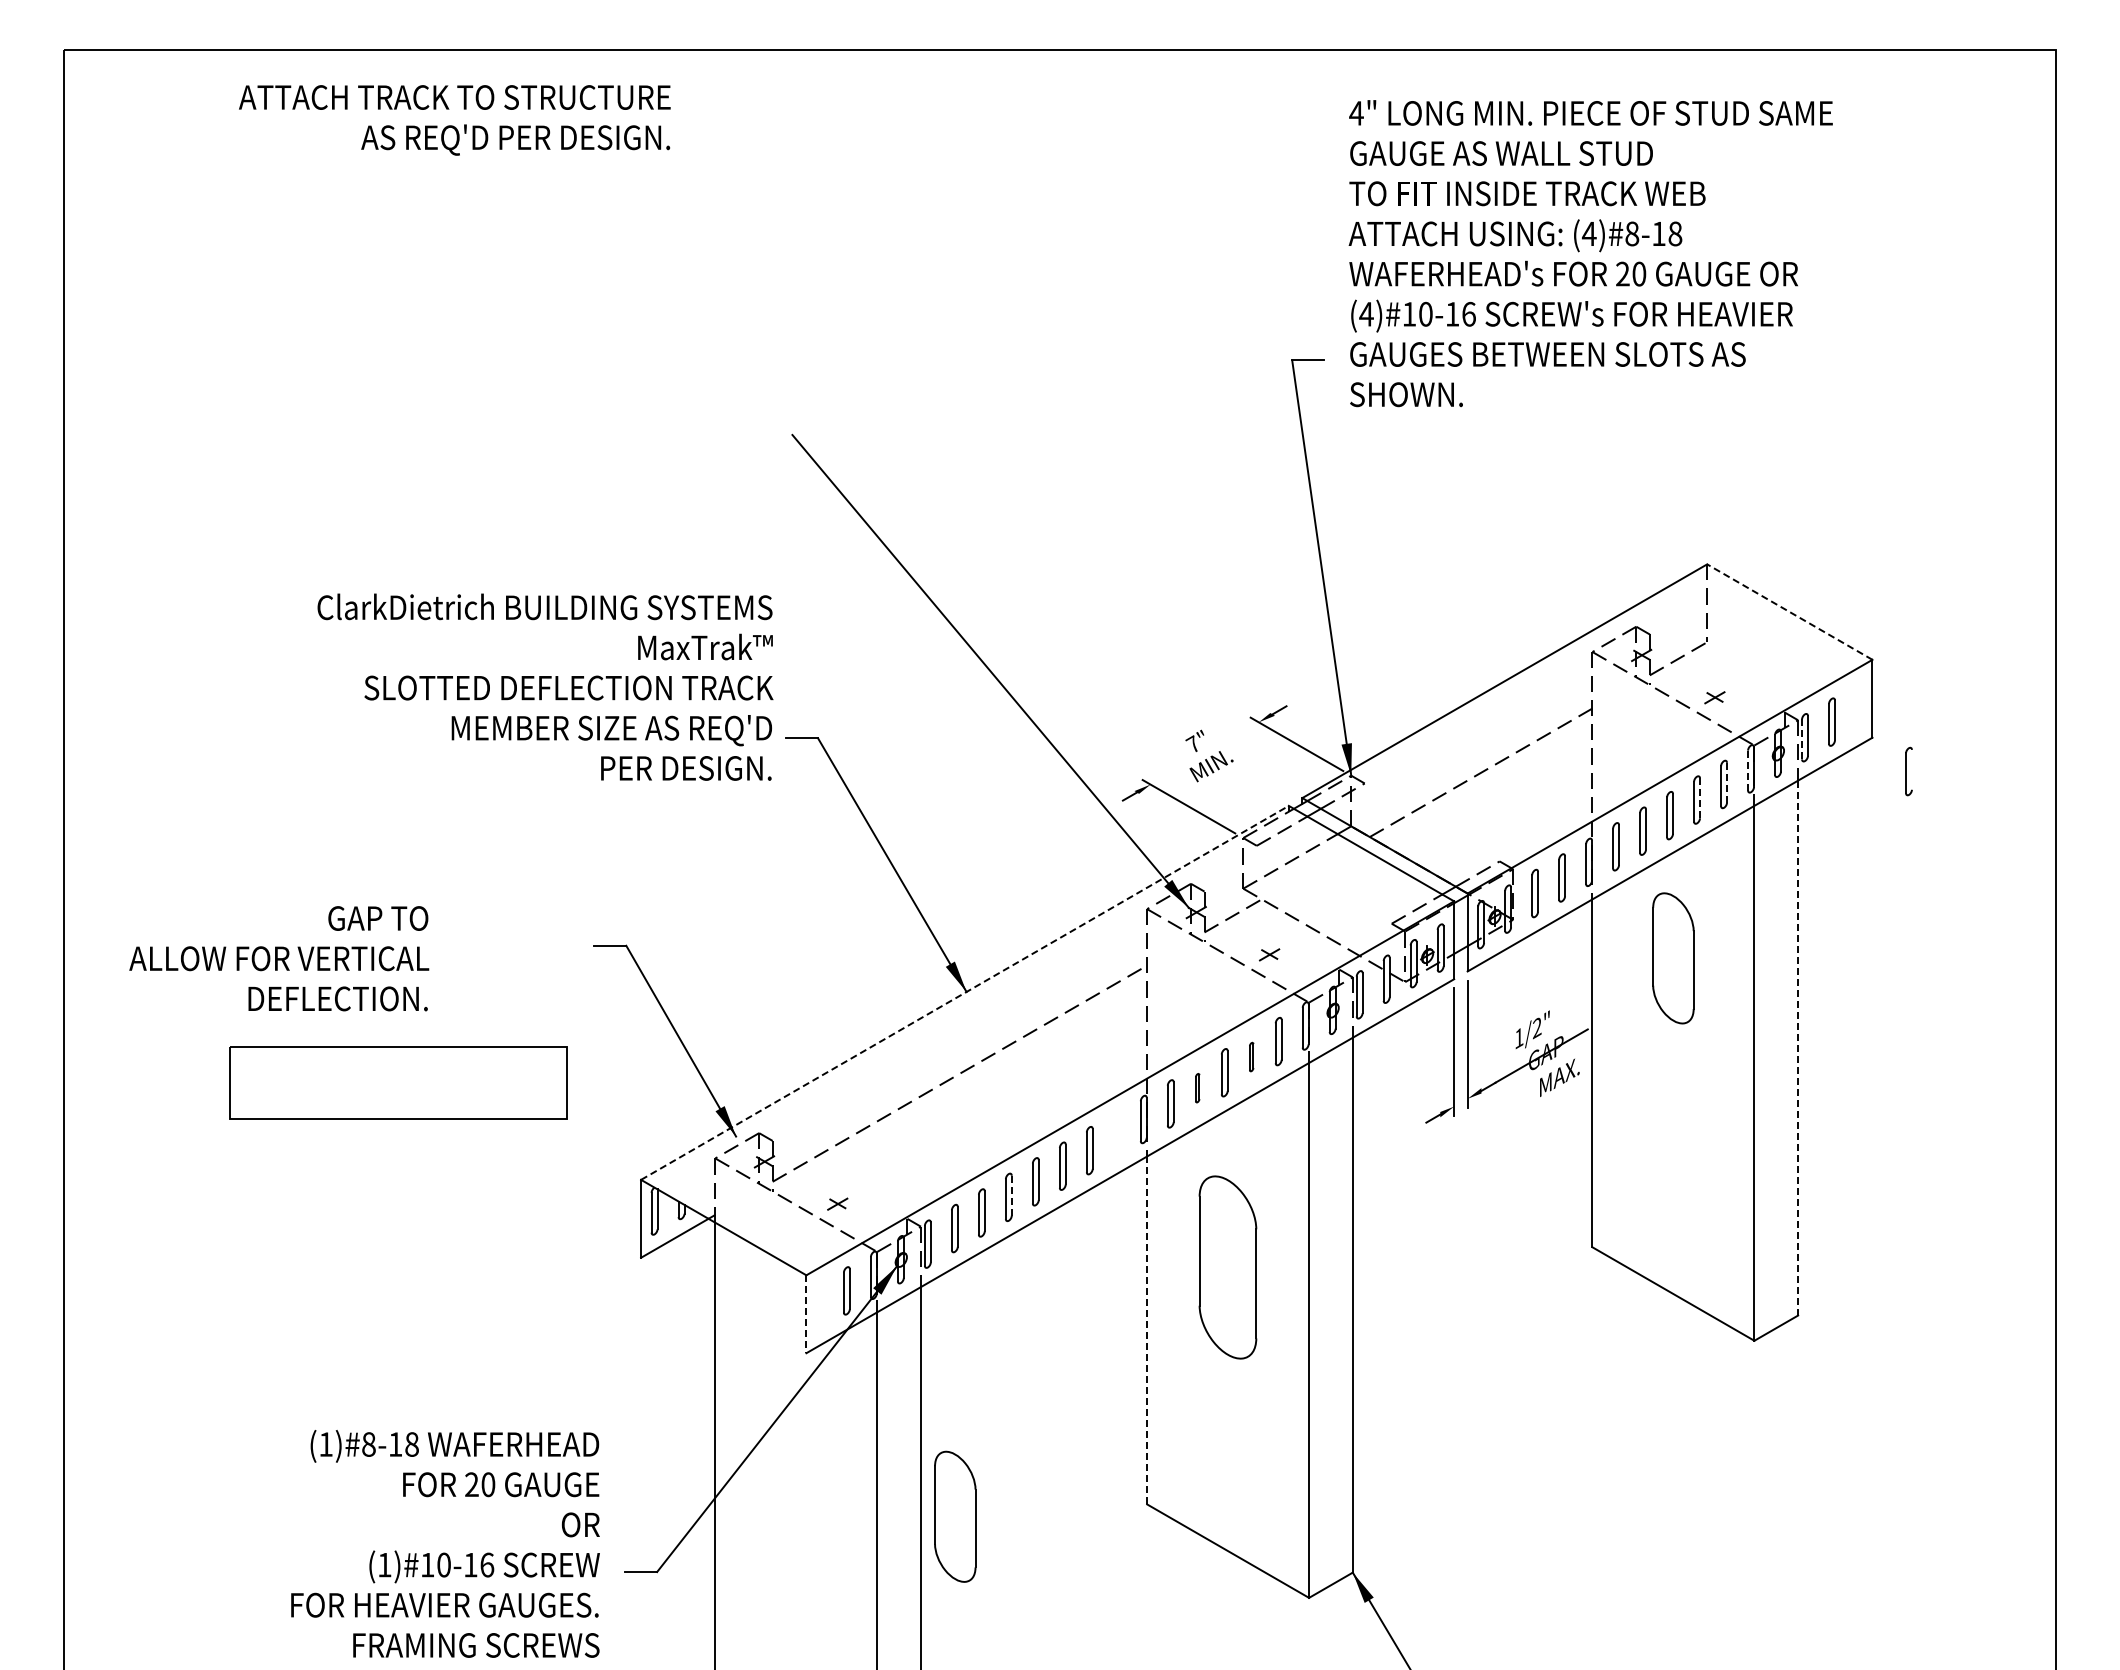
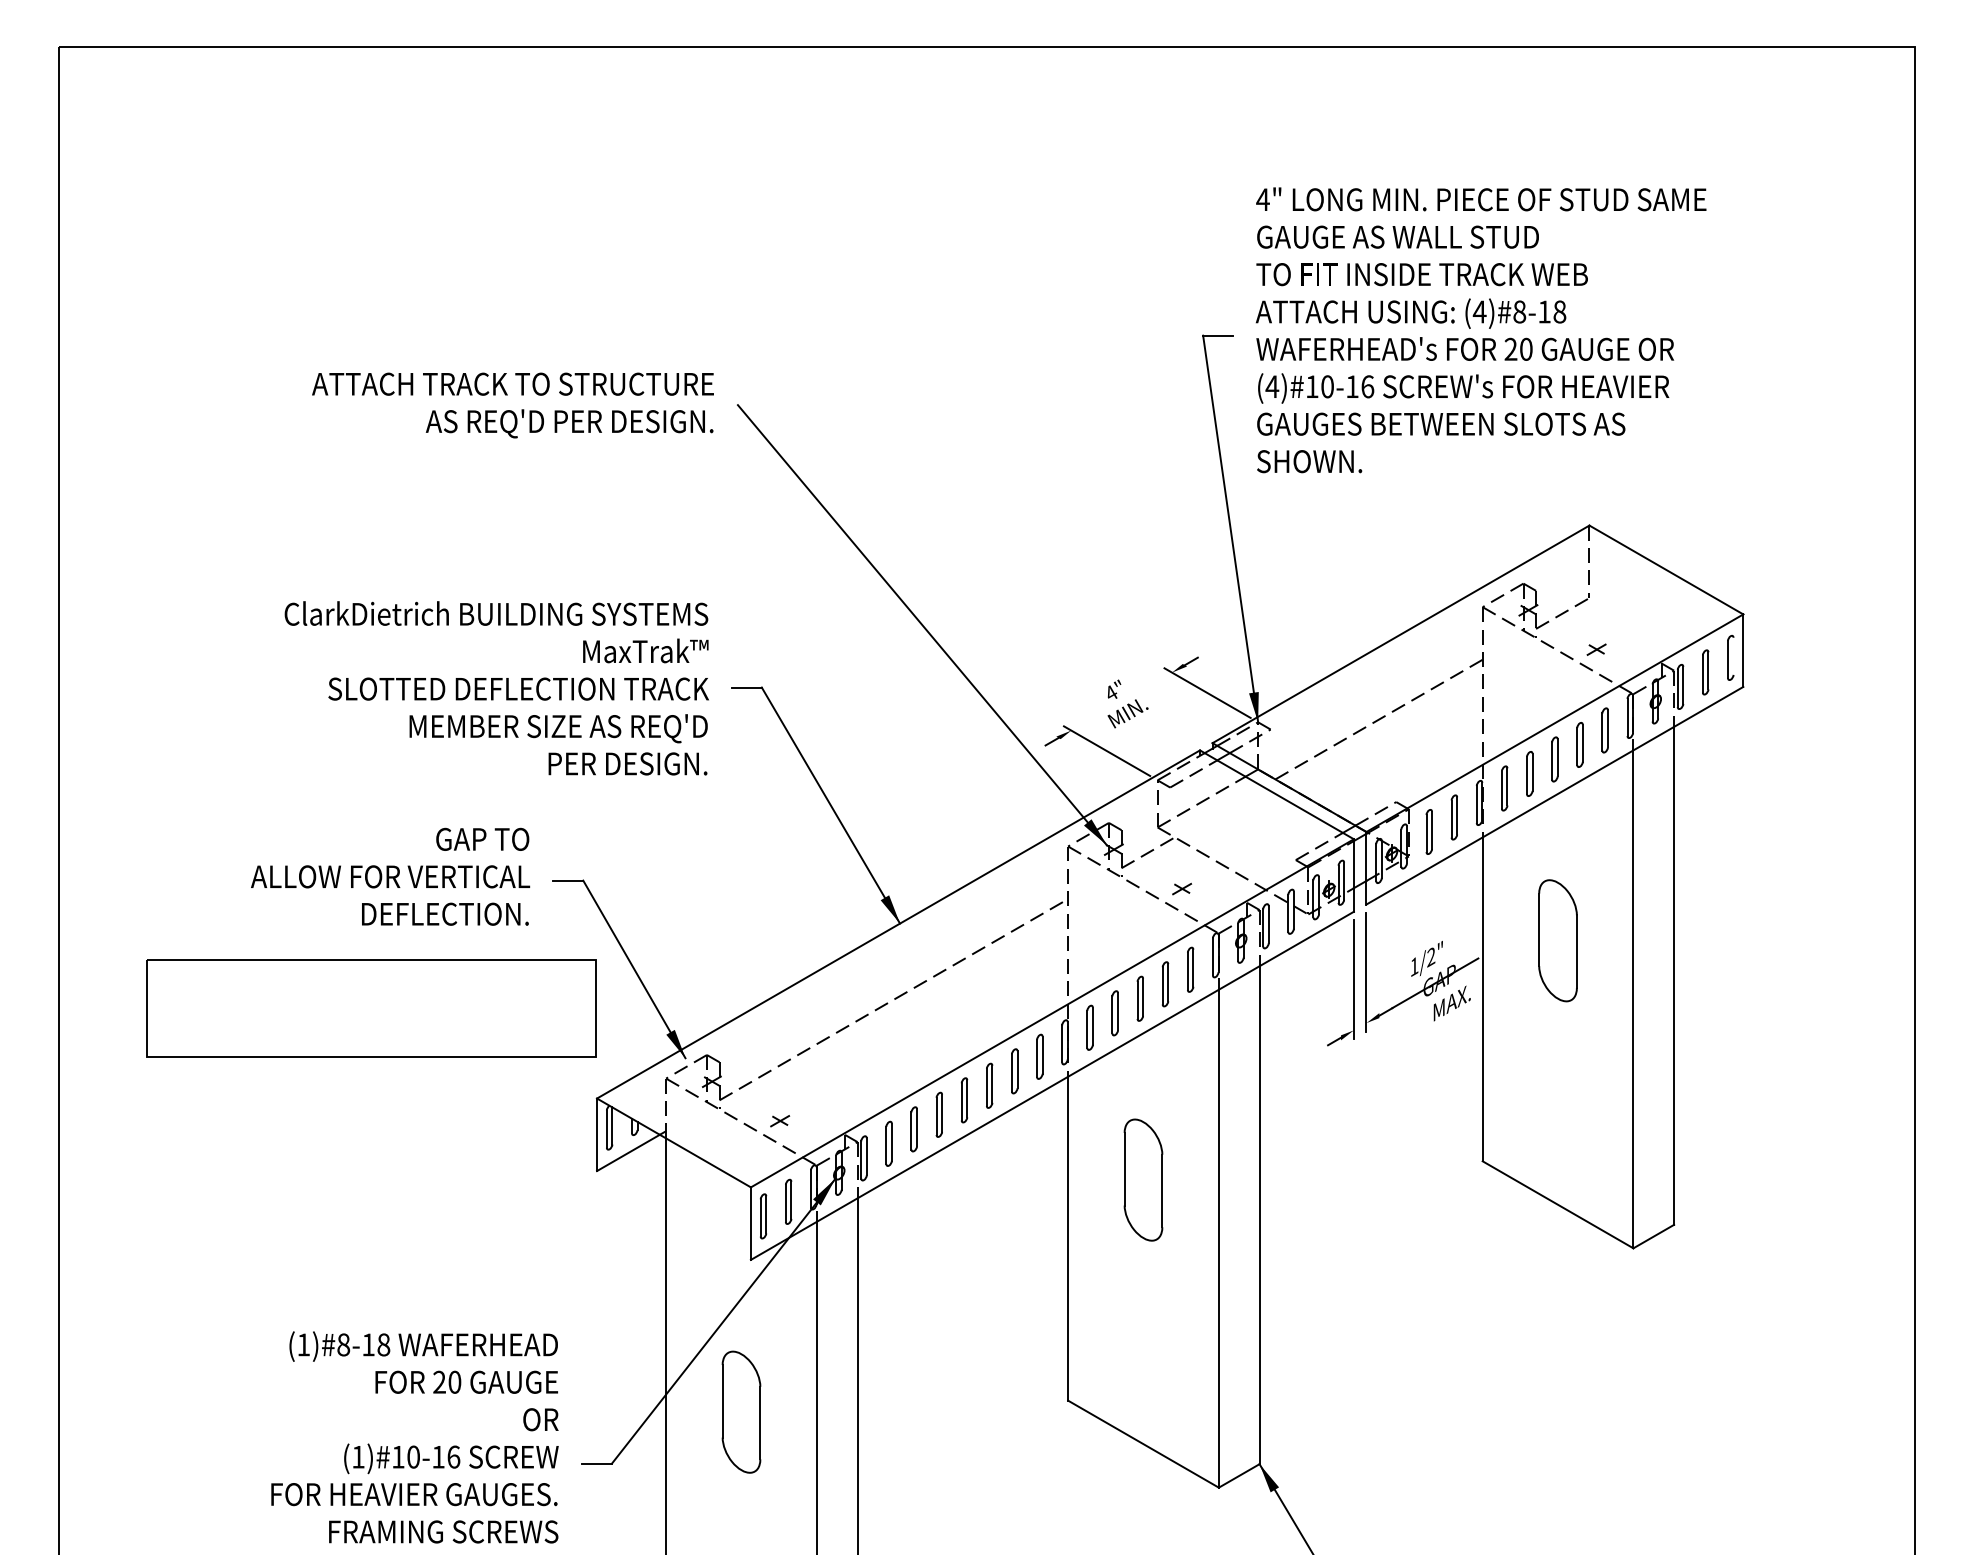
text: (454, 120) -> (512, 405), moved
text: (1590, 253) -> (1480, 330), moved
line: (1789, 611) -> (1666, 569), dashed -> solid
text: (545, 686) -> (496, 687), moved
line: (1802, 739) -> (1678, 688), dashed -> solid
text: (1192, 743) -> (1110, 692), 7" -> 4"
line: (1748, 770) -> (1627, 717), dashed -> solid
part: (1908, 771) -> (1730, 657), moved
line: (1727, 782) -> (1608, 728), dashed -> solid
line: (1700, 798) -> (1583, 743), dashed -> solid
text: (279, 958) -> (390, 876), moved
part: (1673, 958) -> (1558, 940), moved
line: (964, 992) -> (898, 924), dashed -> solid
line: (1798, 1048) -> (1674, 976), dashed -> solid
part: (1251, 1056) -> (1165, 983), size x1.67
part: (398, 1082) -> (371, 1007), size x1.43
part: (1197, 1087) -> (1114, 1012), size x1.67
part: (1116, 1134) -> (1039, 1056), added
line: (1011, 1195) -> (941, 1113), dashed -> solid
part: (1228, 1267) -> (1143, 1180), size x0.71
part: (819, 1306) -> (763, 1216), added
line: (806, 1314) -> (751, 1223), dashed -> solid
line: (1147, 1330) -> (1068, 1238), dashed -> solid
part: (955, 1516) -> (741, 1411), moved

